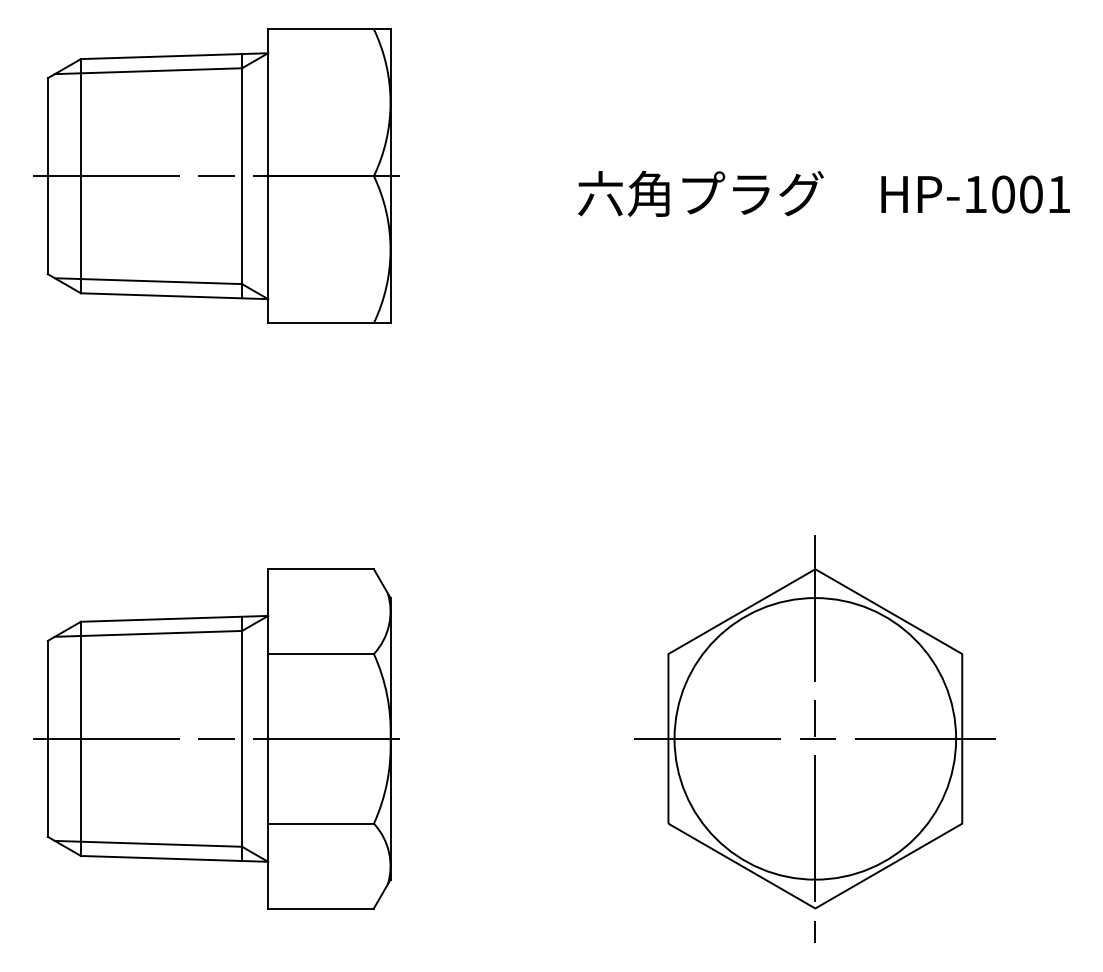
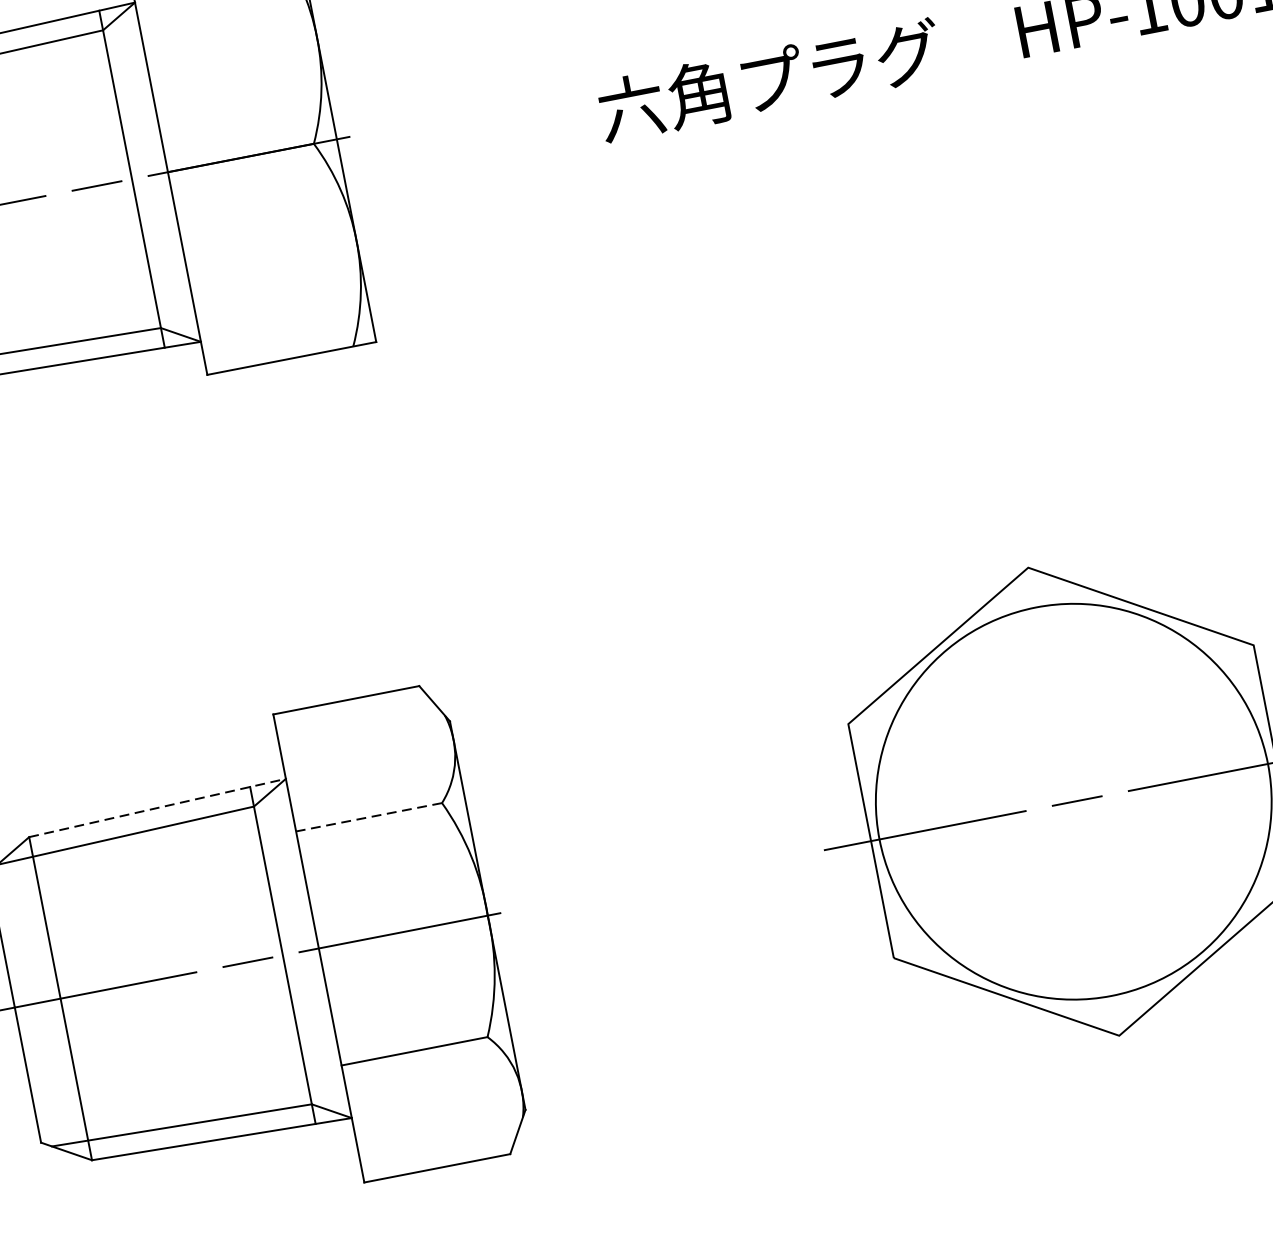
line: (174, 618) -> (157, 807), solid -> dashed
line: (321, 654) -> (369, 817), solid -> dashed
line: (815, 738) -> (1073, 801), removed

